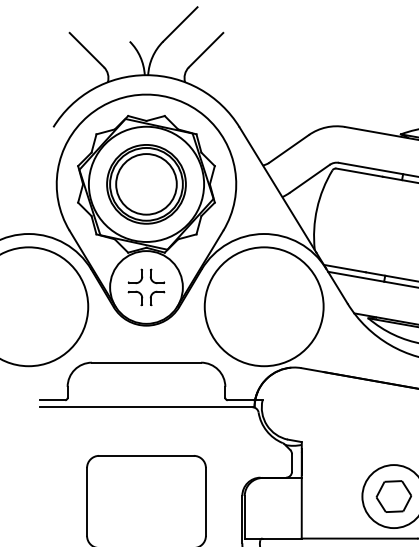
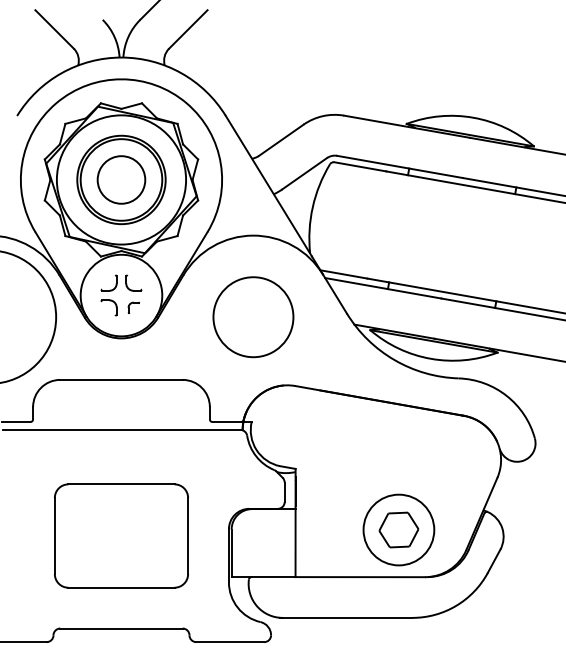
circle: (146, 183) -> (121, 179), size x0.7
part: (157, 298) -> (133, 307), size x0.7
circle: (264, 306) -> (253, 316), size x0.6

